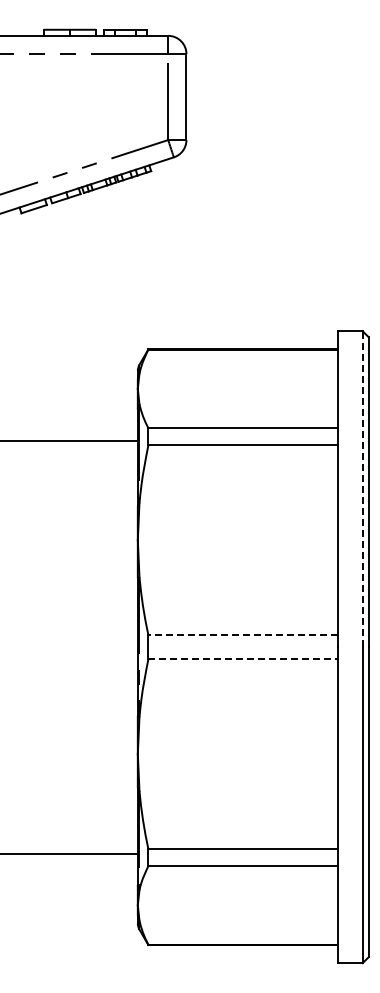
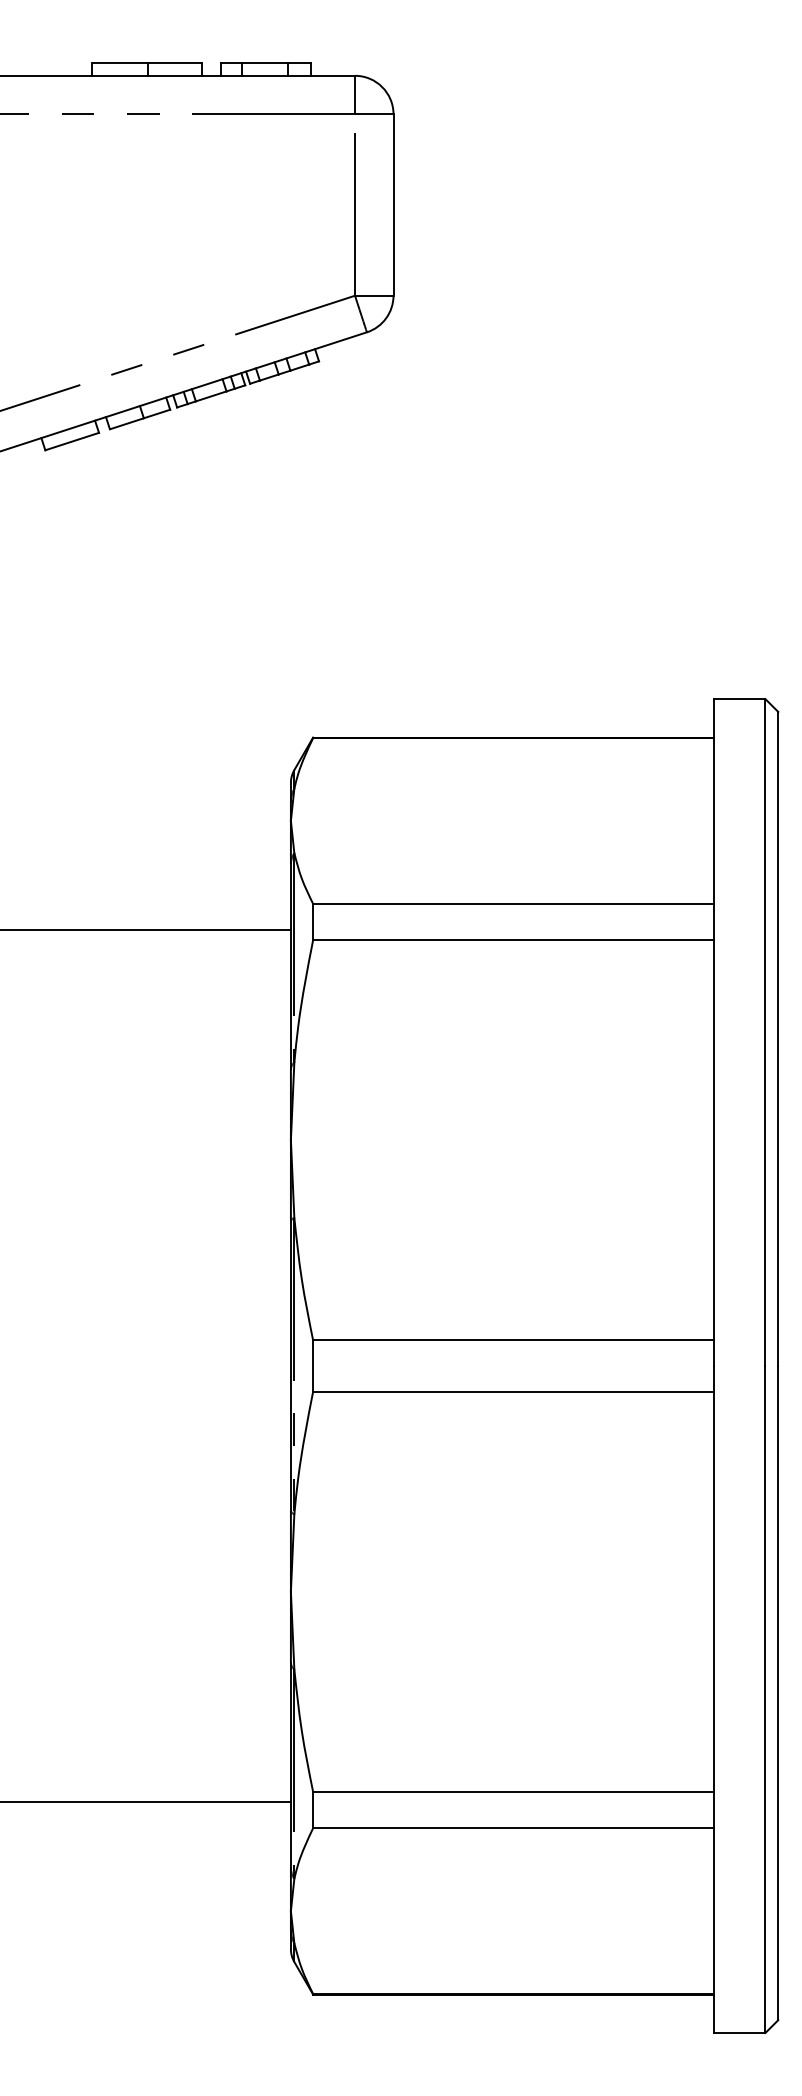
line: (362, 488) -> (765, 1031), dashed -> solid
line: (242, 635) -> (511, 1341), dashed -> solid
line: (243, 659) -> (513, 1392), dashed -> solid

